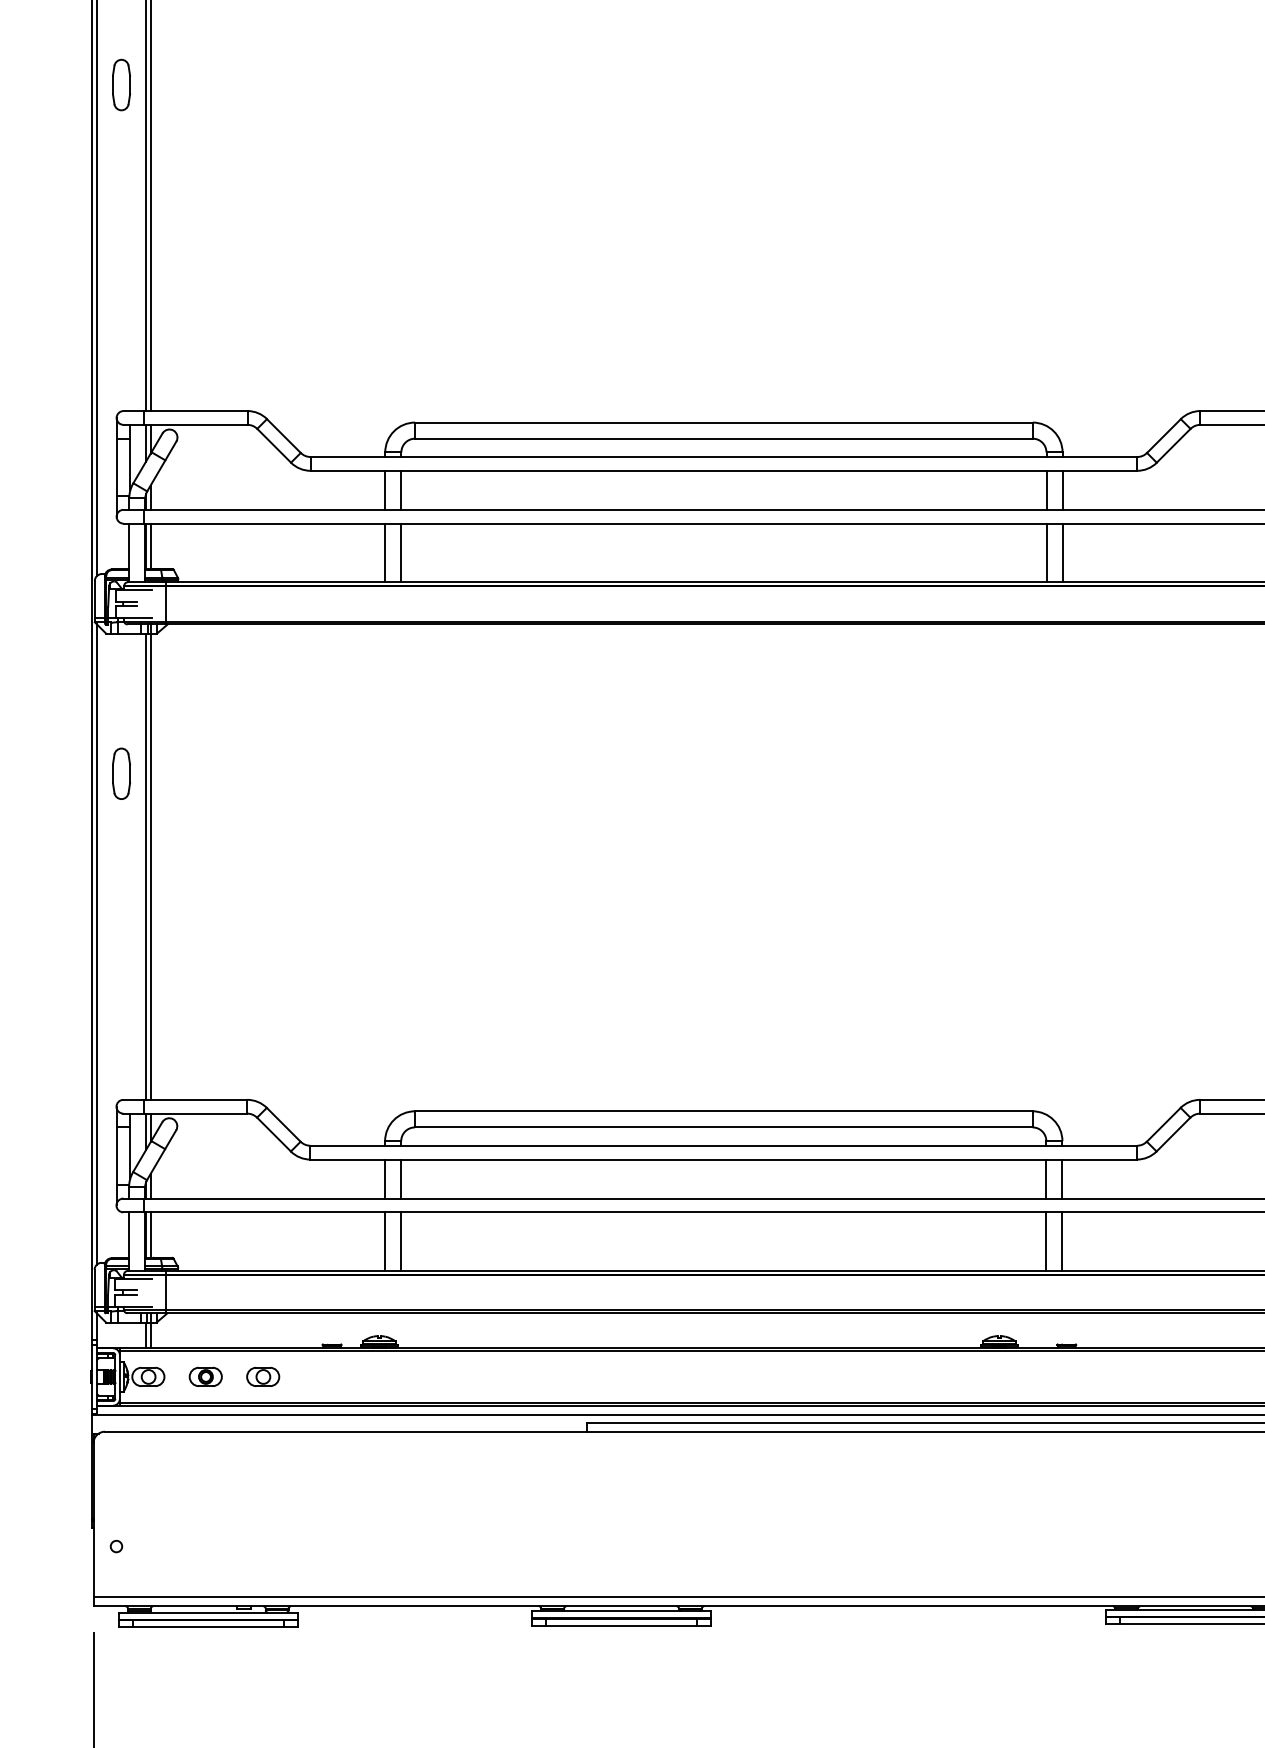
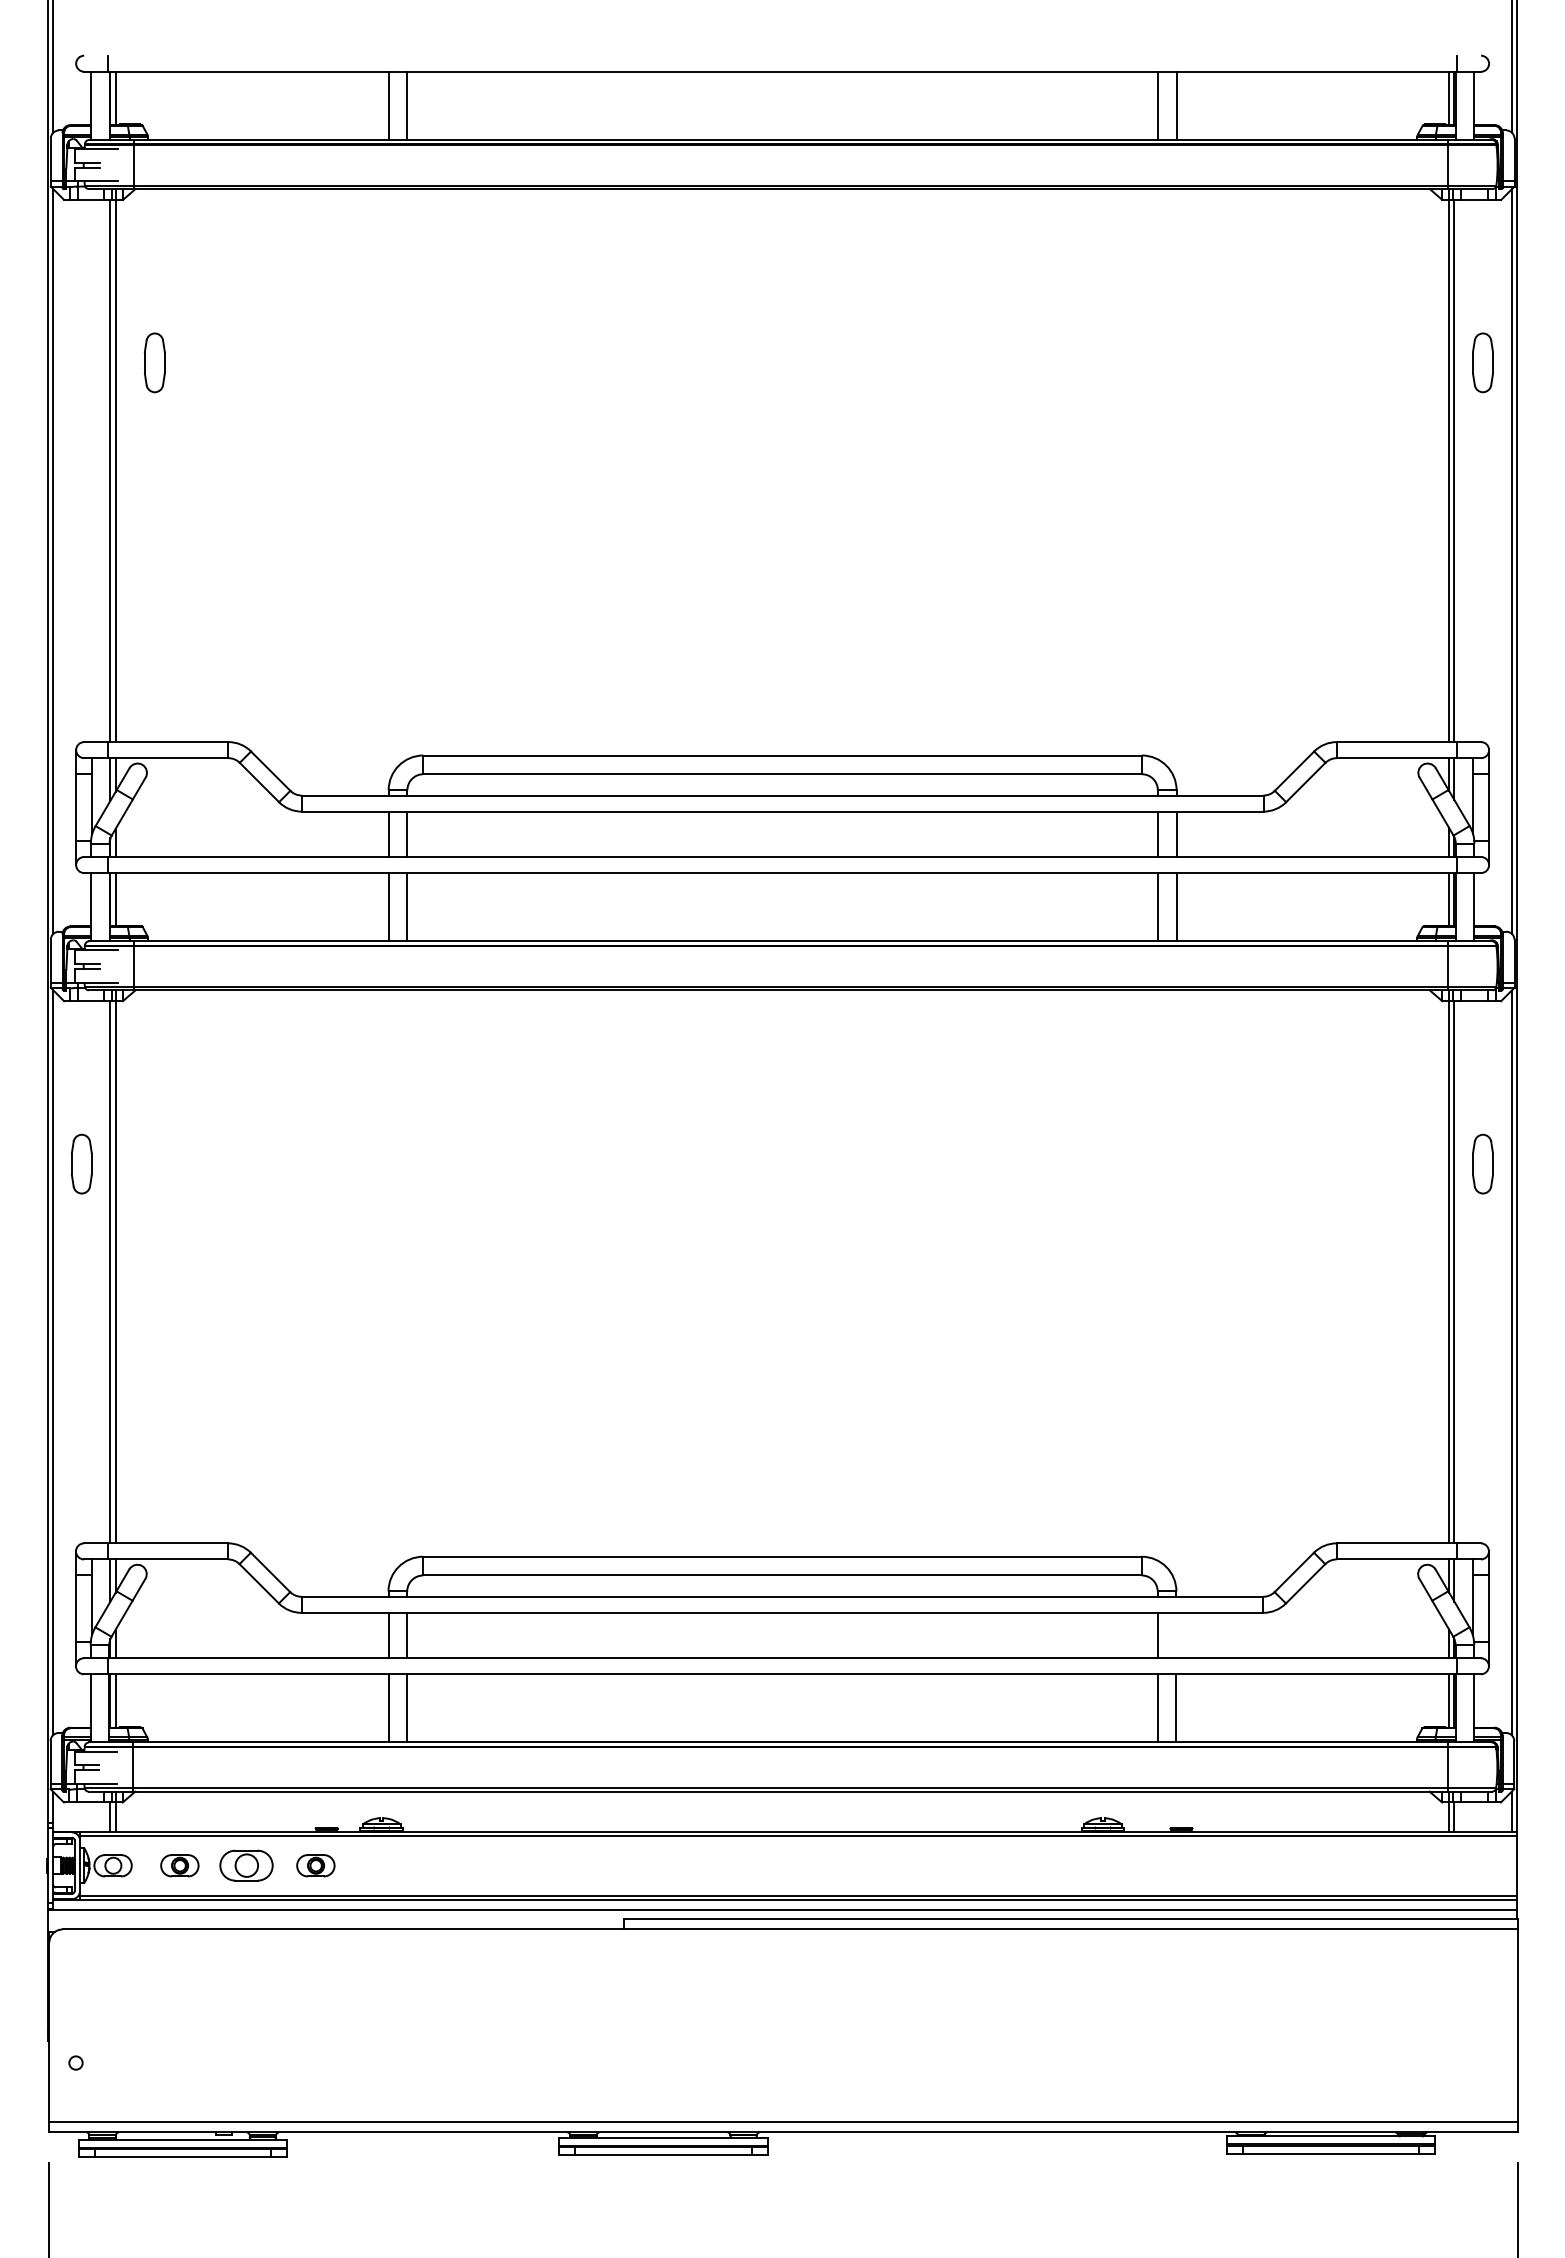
part: (121, 84) -> (154, 362), moved
line: (1062, 1179) -> (1176, 1635), removed
part: (263, 1376) -> (246, 1865), size x1.4
part: (322, 1376) -> (315, 1865), added

